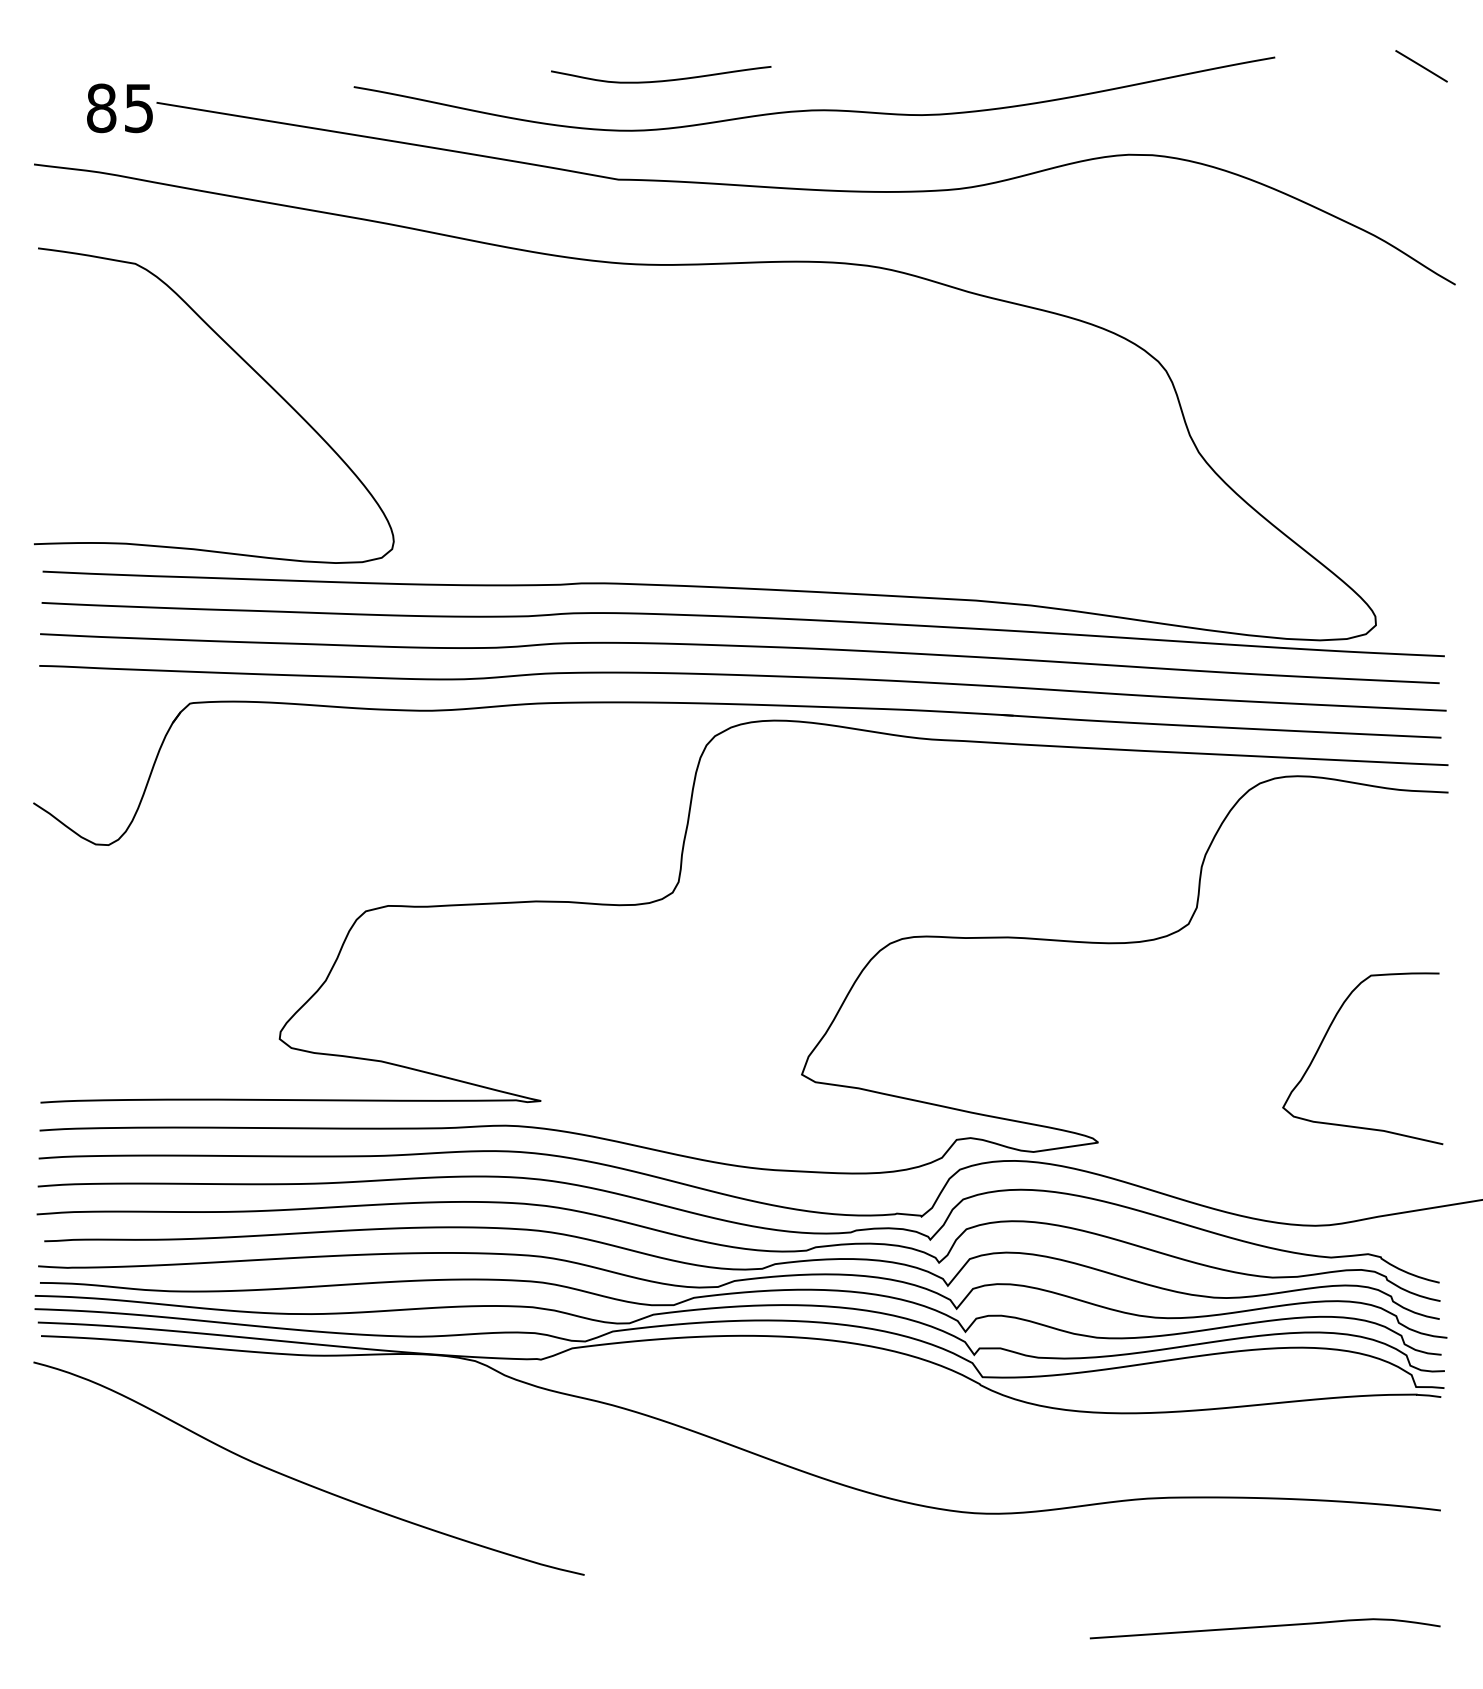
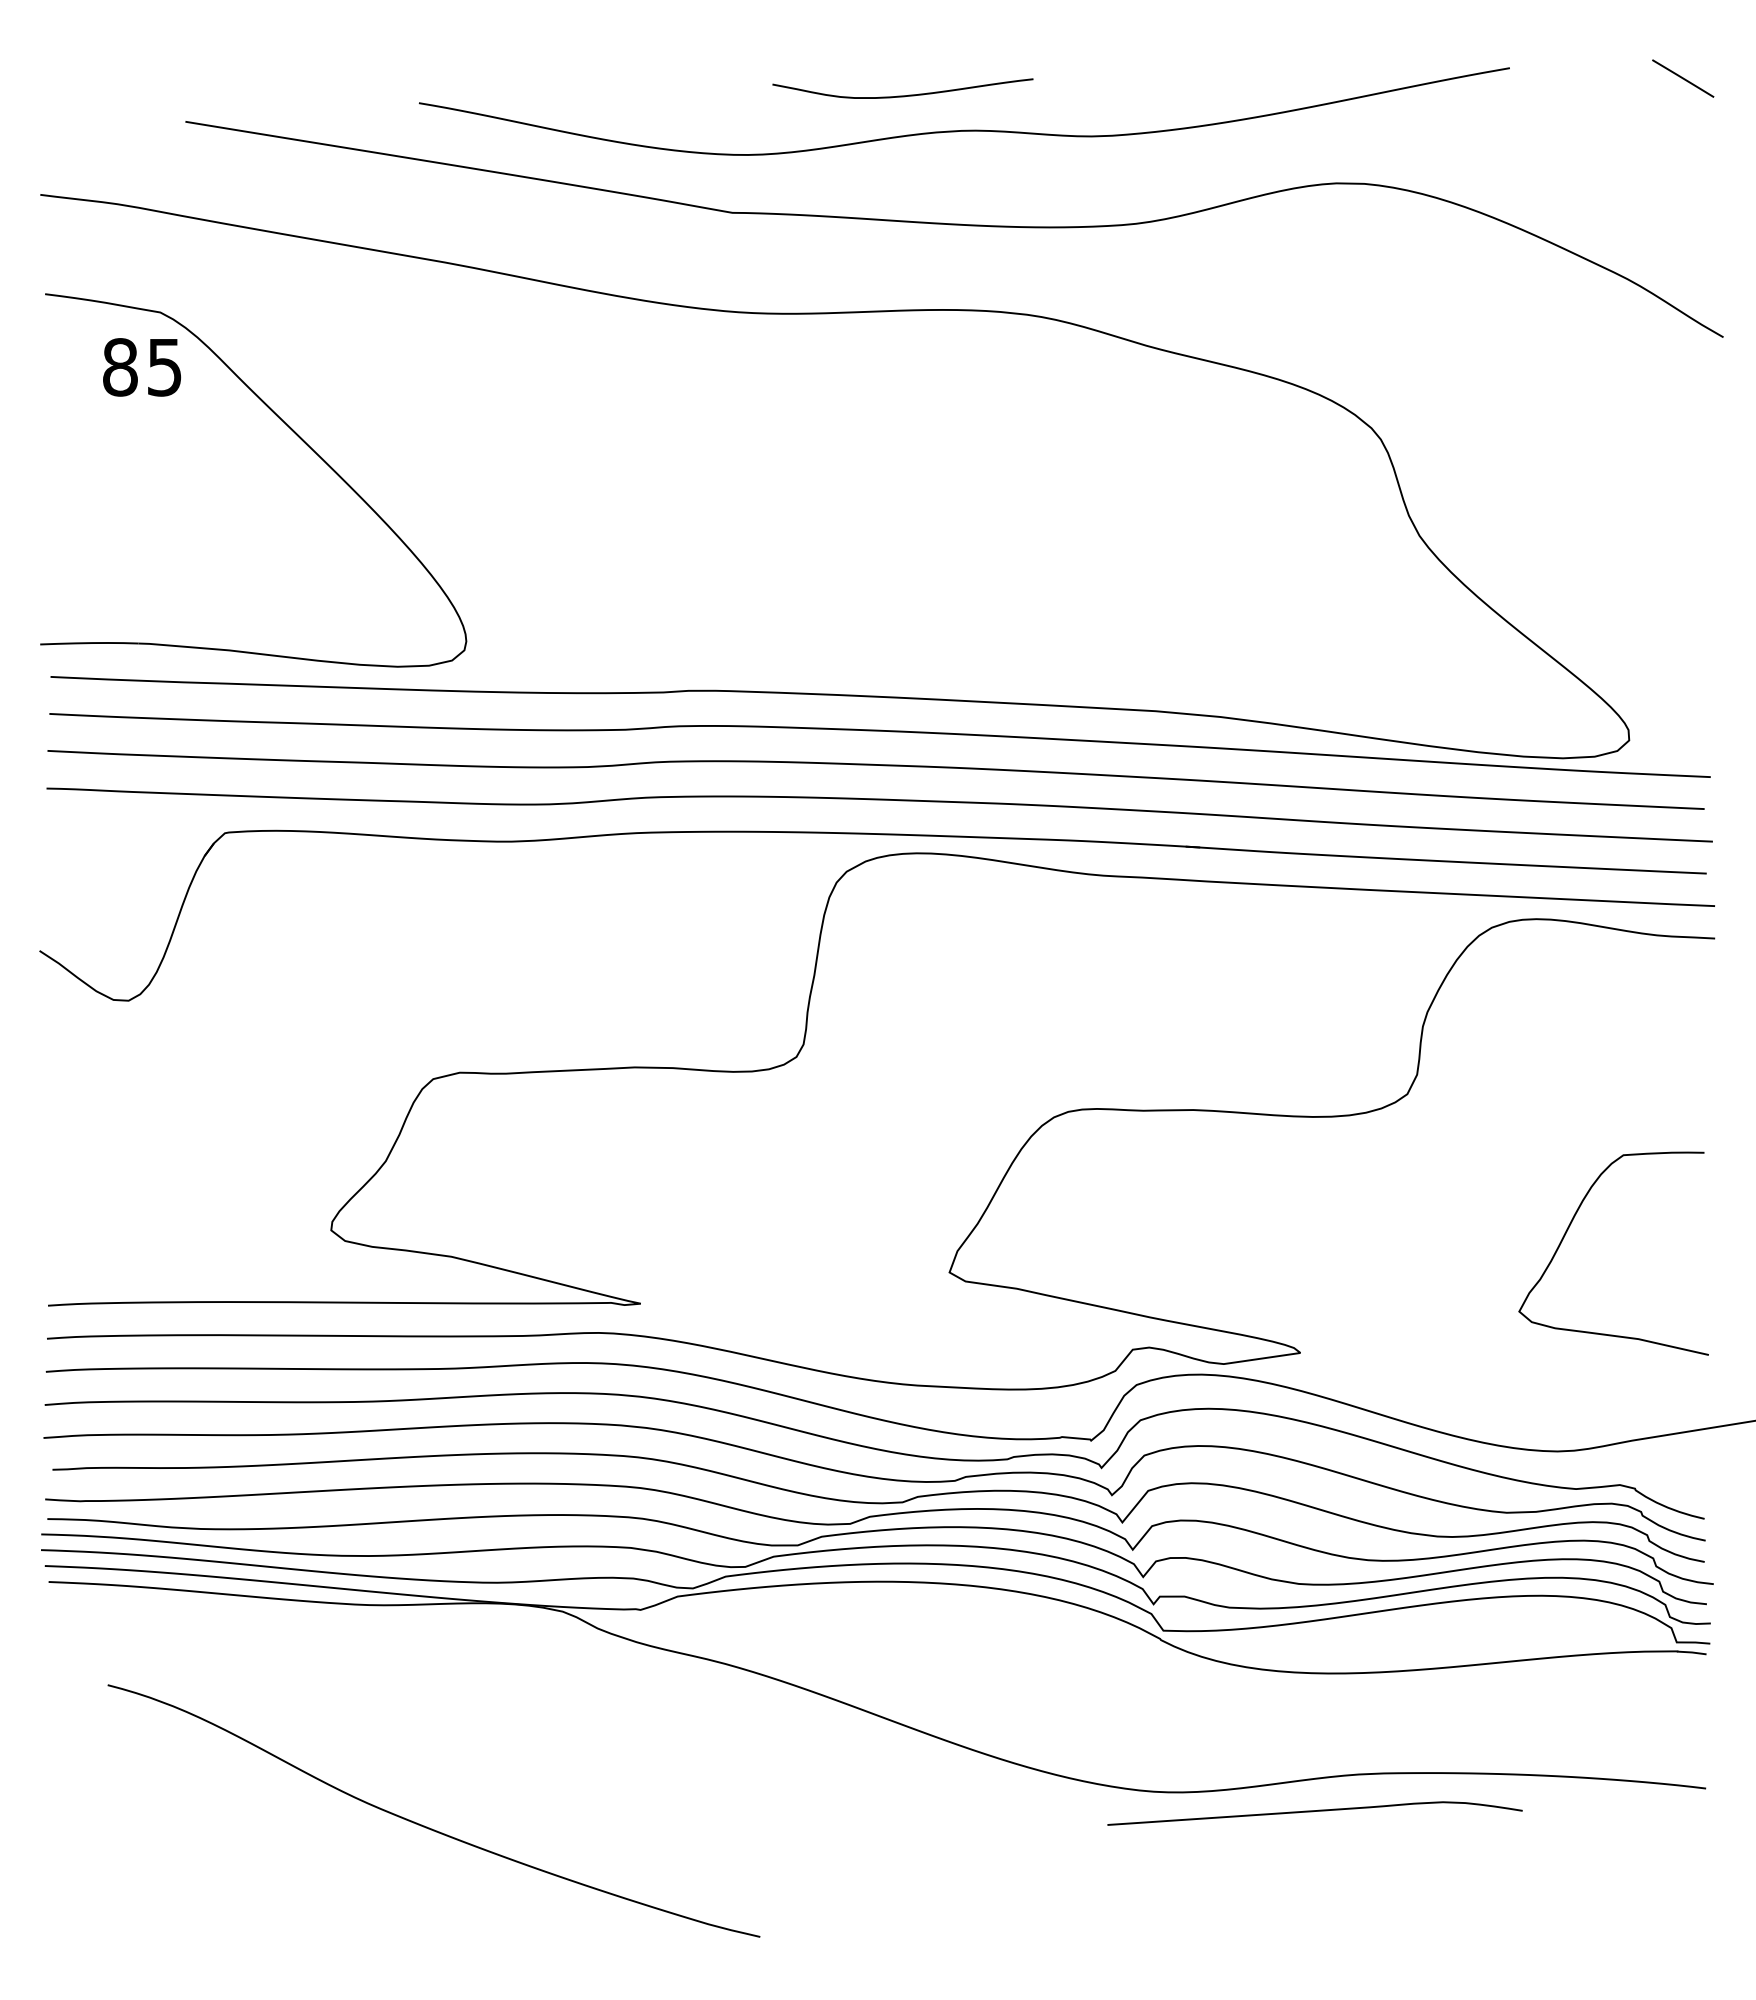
curve: (660, 80) -> (902, 95), moved
text: (120, 108) -> (142, 367), moved
curve: (303, 1481) -> (427, 1826), moved
curve: (1263, 1627) -> (1313, 1812), moved

